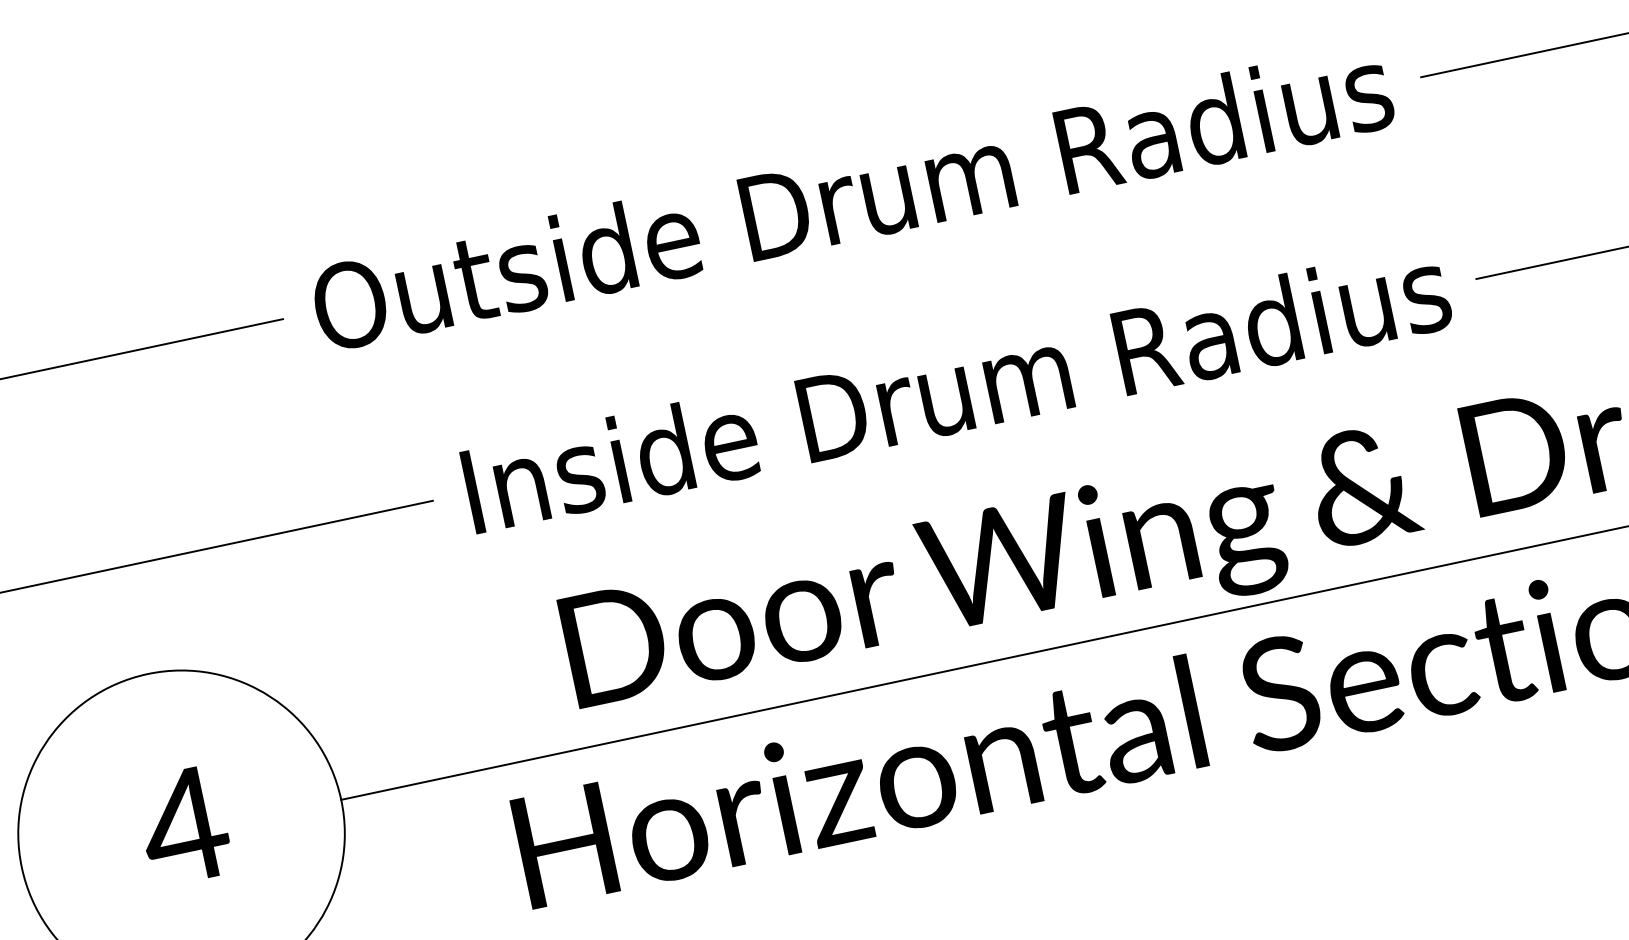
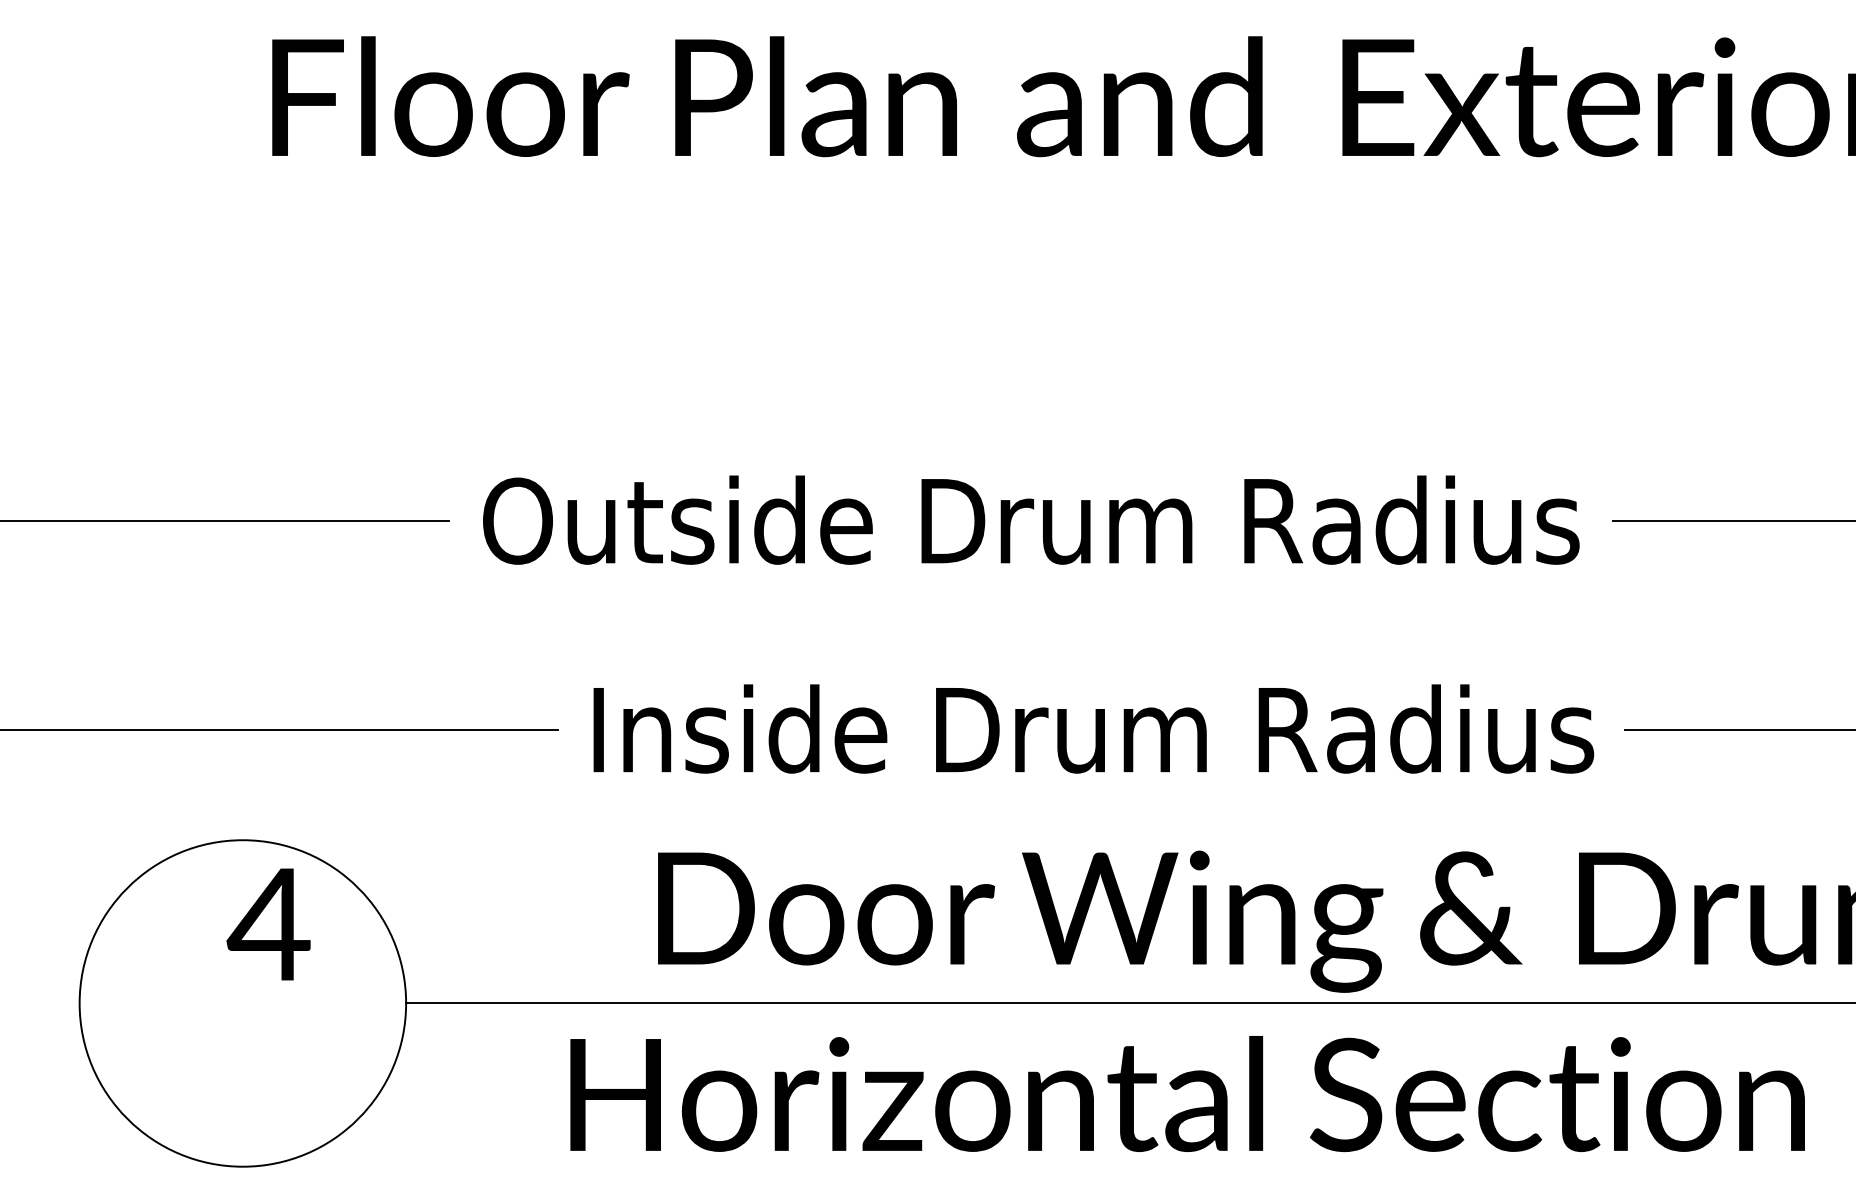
text: (183, 826) -> (268, 924), moved

